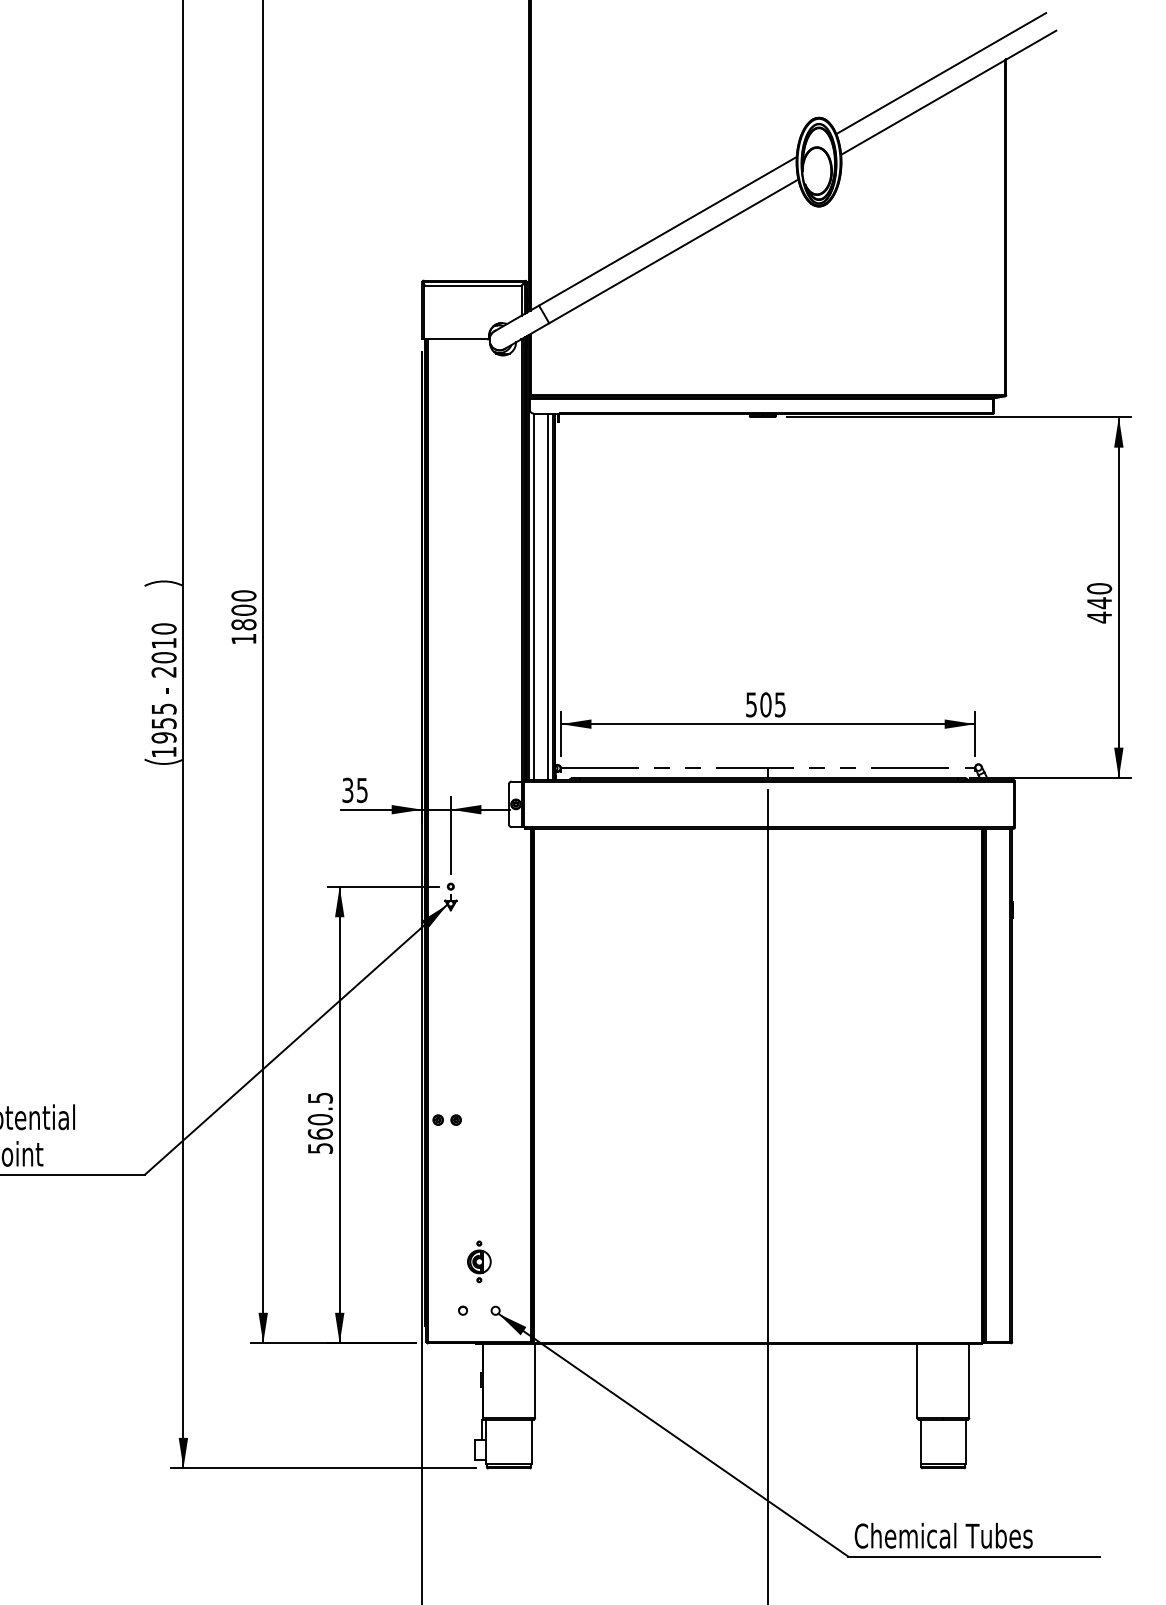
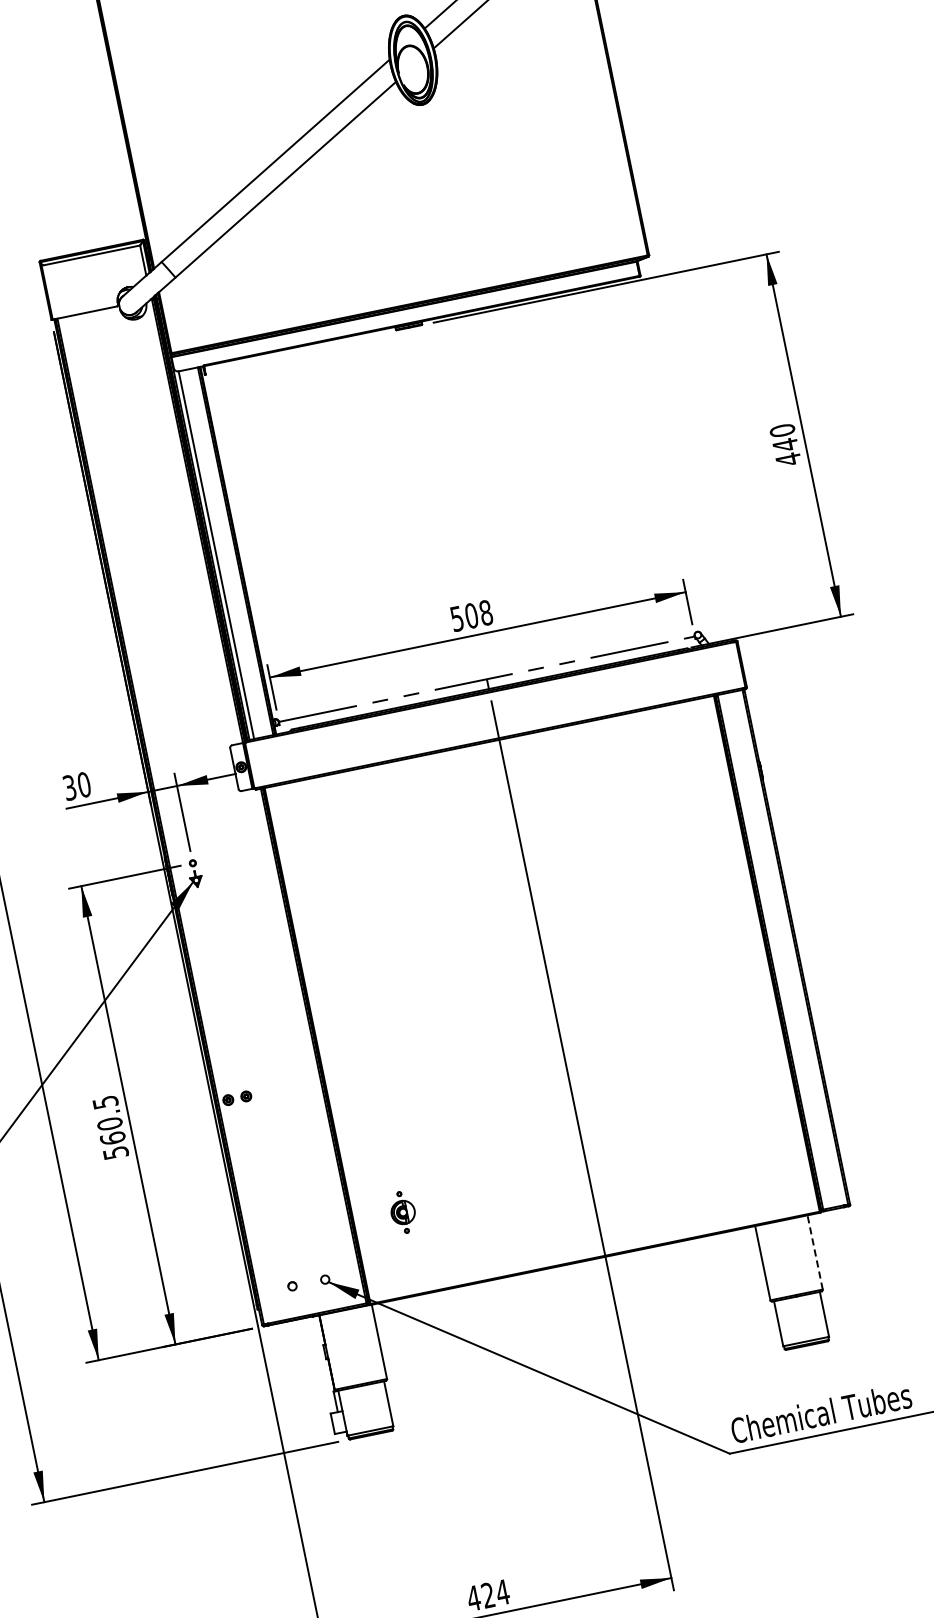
line: (548, 596) -> (231, 551), removed
text: (779, 704) -> (485, 612), 505 -> 508
text: (362, 789) -> (84, 783), 35 -> 30
part: (479, 1261) -> (403, 1212), moved
line: (969, 1380) -> (815, 1251), solid -> dashed

